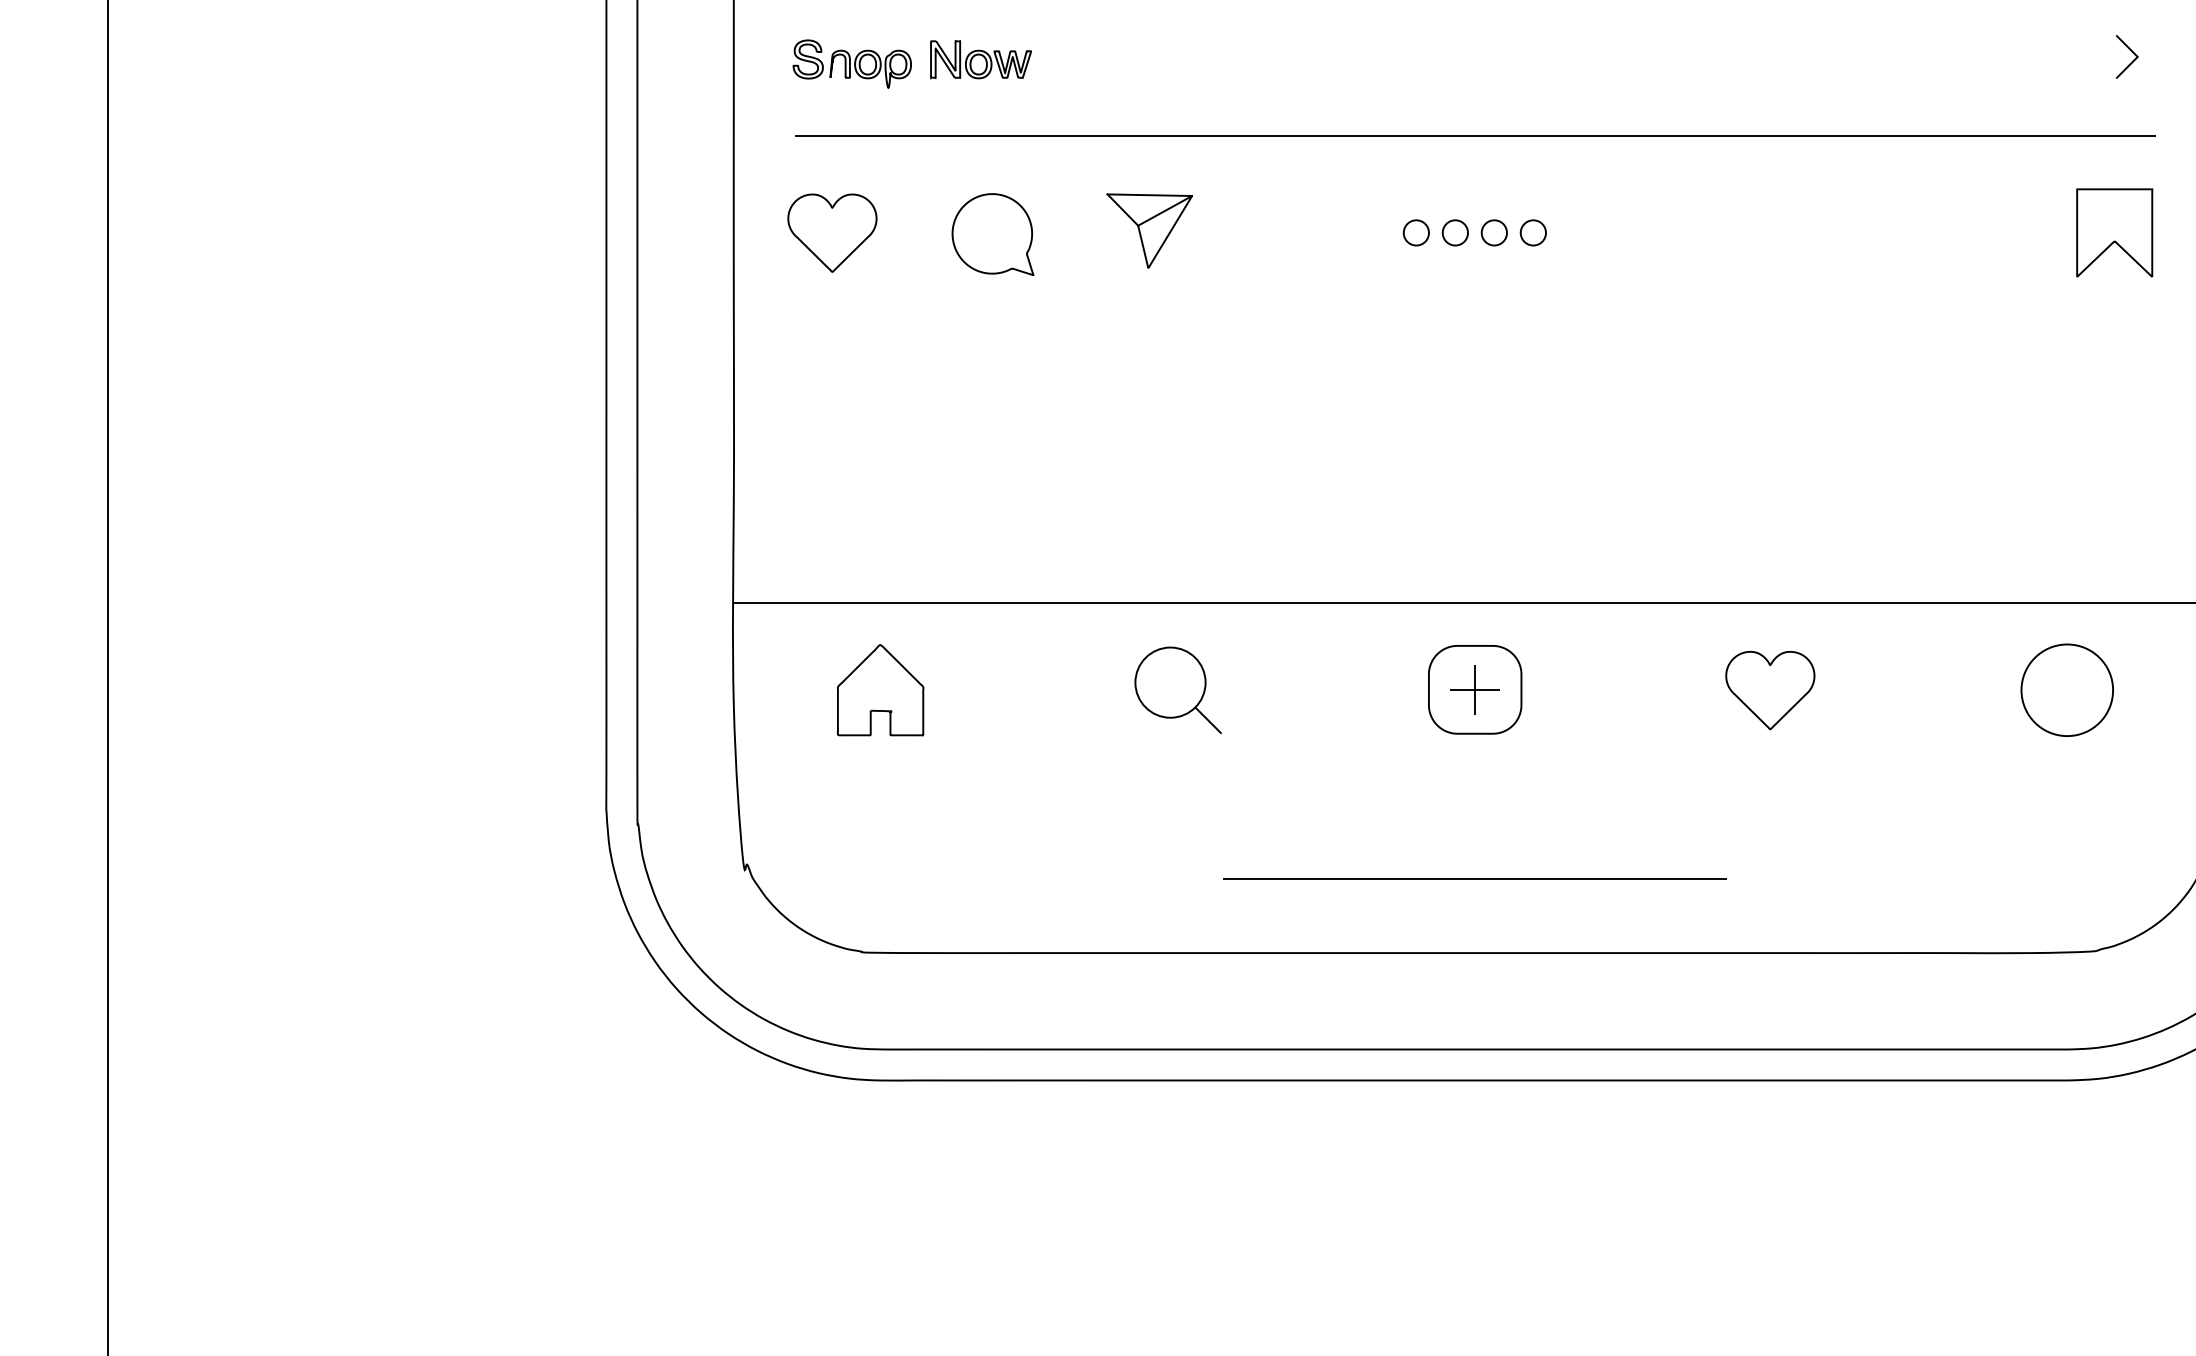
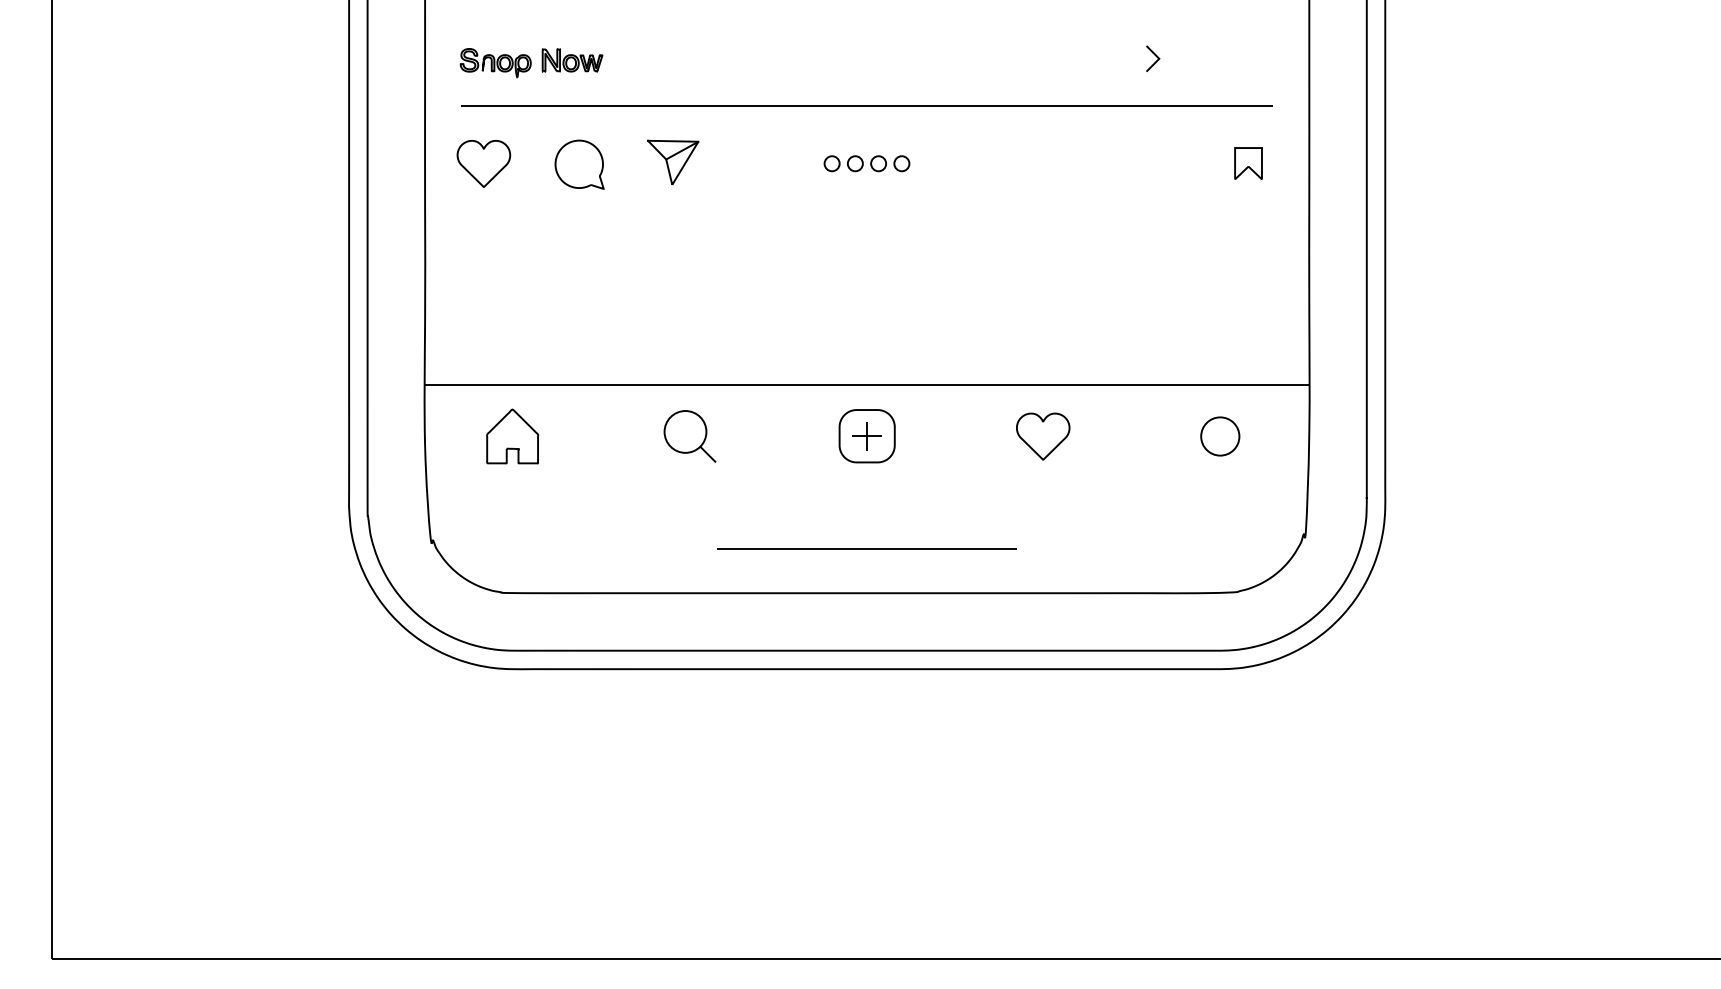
line: (2131, 53) -> (1155, 56), moved
part: (2114, 232) -> (1248, 163), size x0.6
circle: (2065, 690) -> (1219, 436), size x0.7

